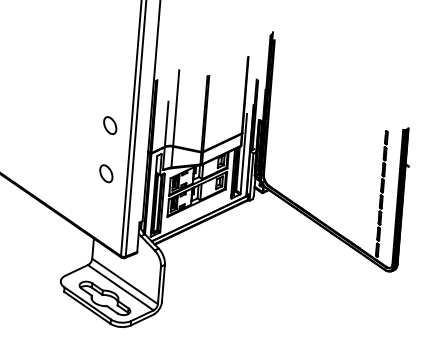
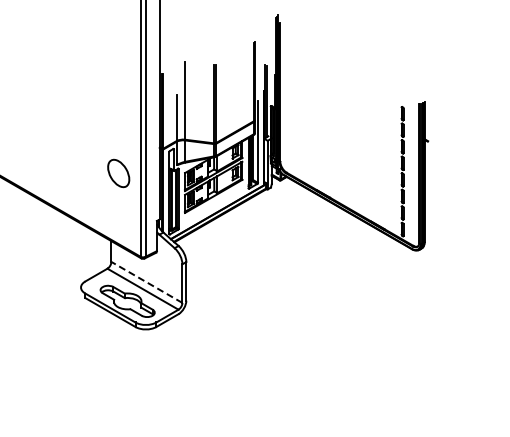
part: (109, 125) -> (118, 123), removed
part: (106, 173) -> (118, 173), size x1.6
line: (124, 281) -> (146, 282), solid -> dashed

